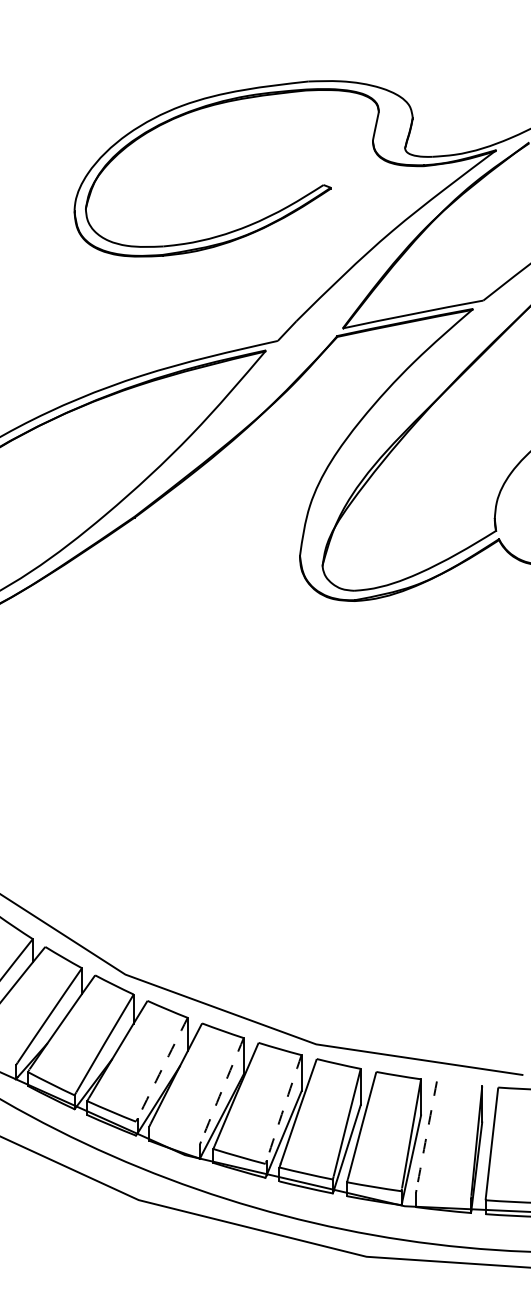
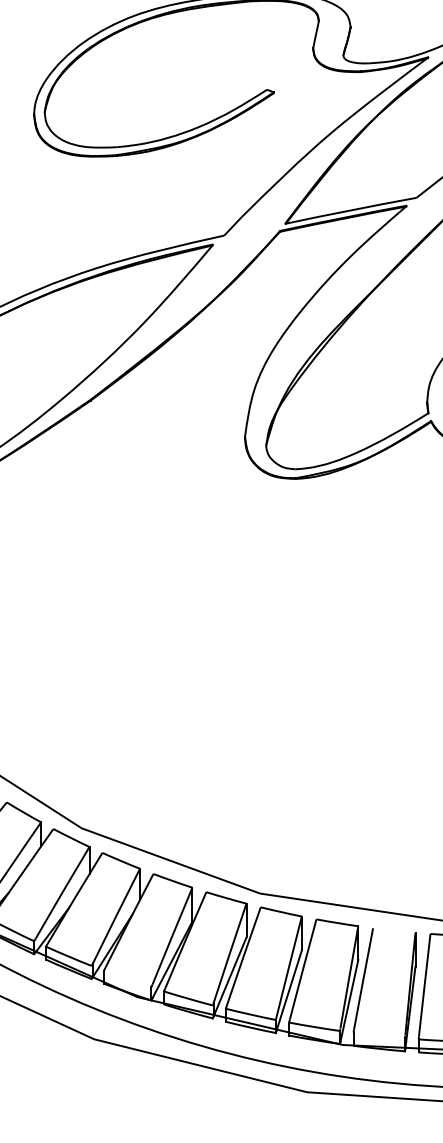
arc: (162, 1068) -> (116, 916), dashed -> solid
arc: (222, 1089) -> (172, 935), dashed -> solid
arc: (283, 1107) -> (229, 952), dashed -> solid
arc: (426, 1135) -> (363, 978), dashed -> solid

